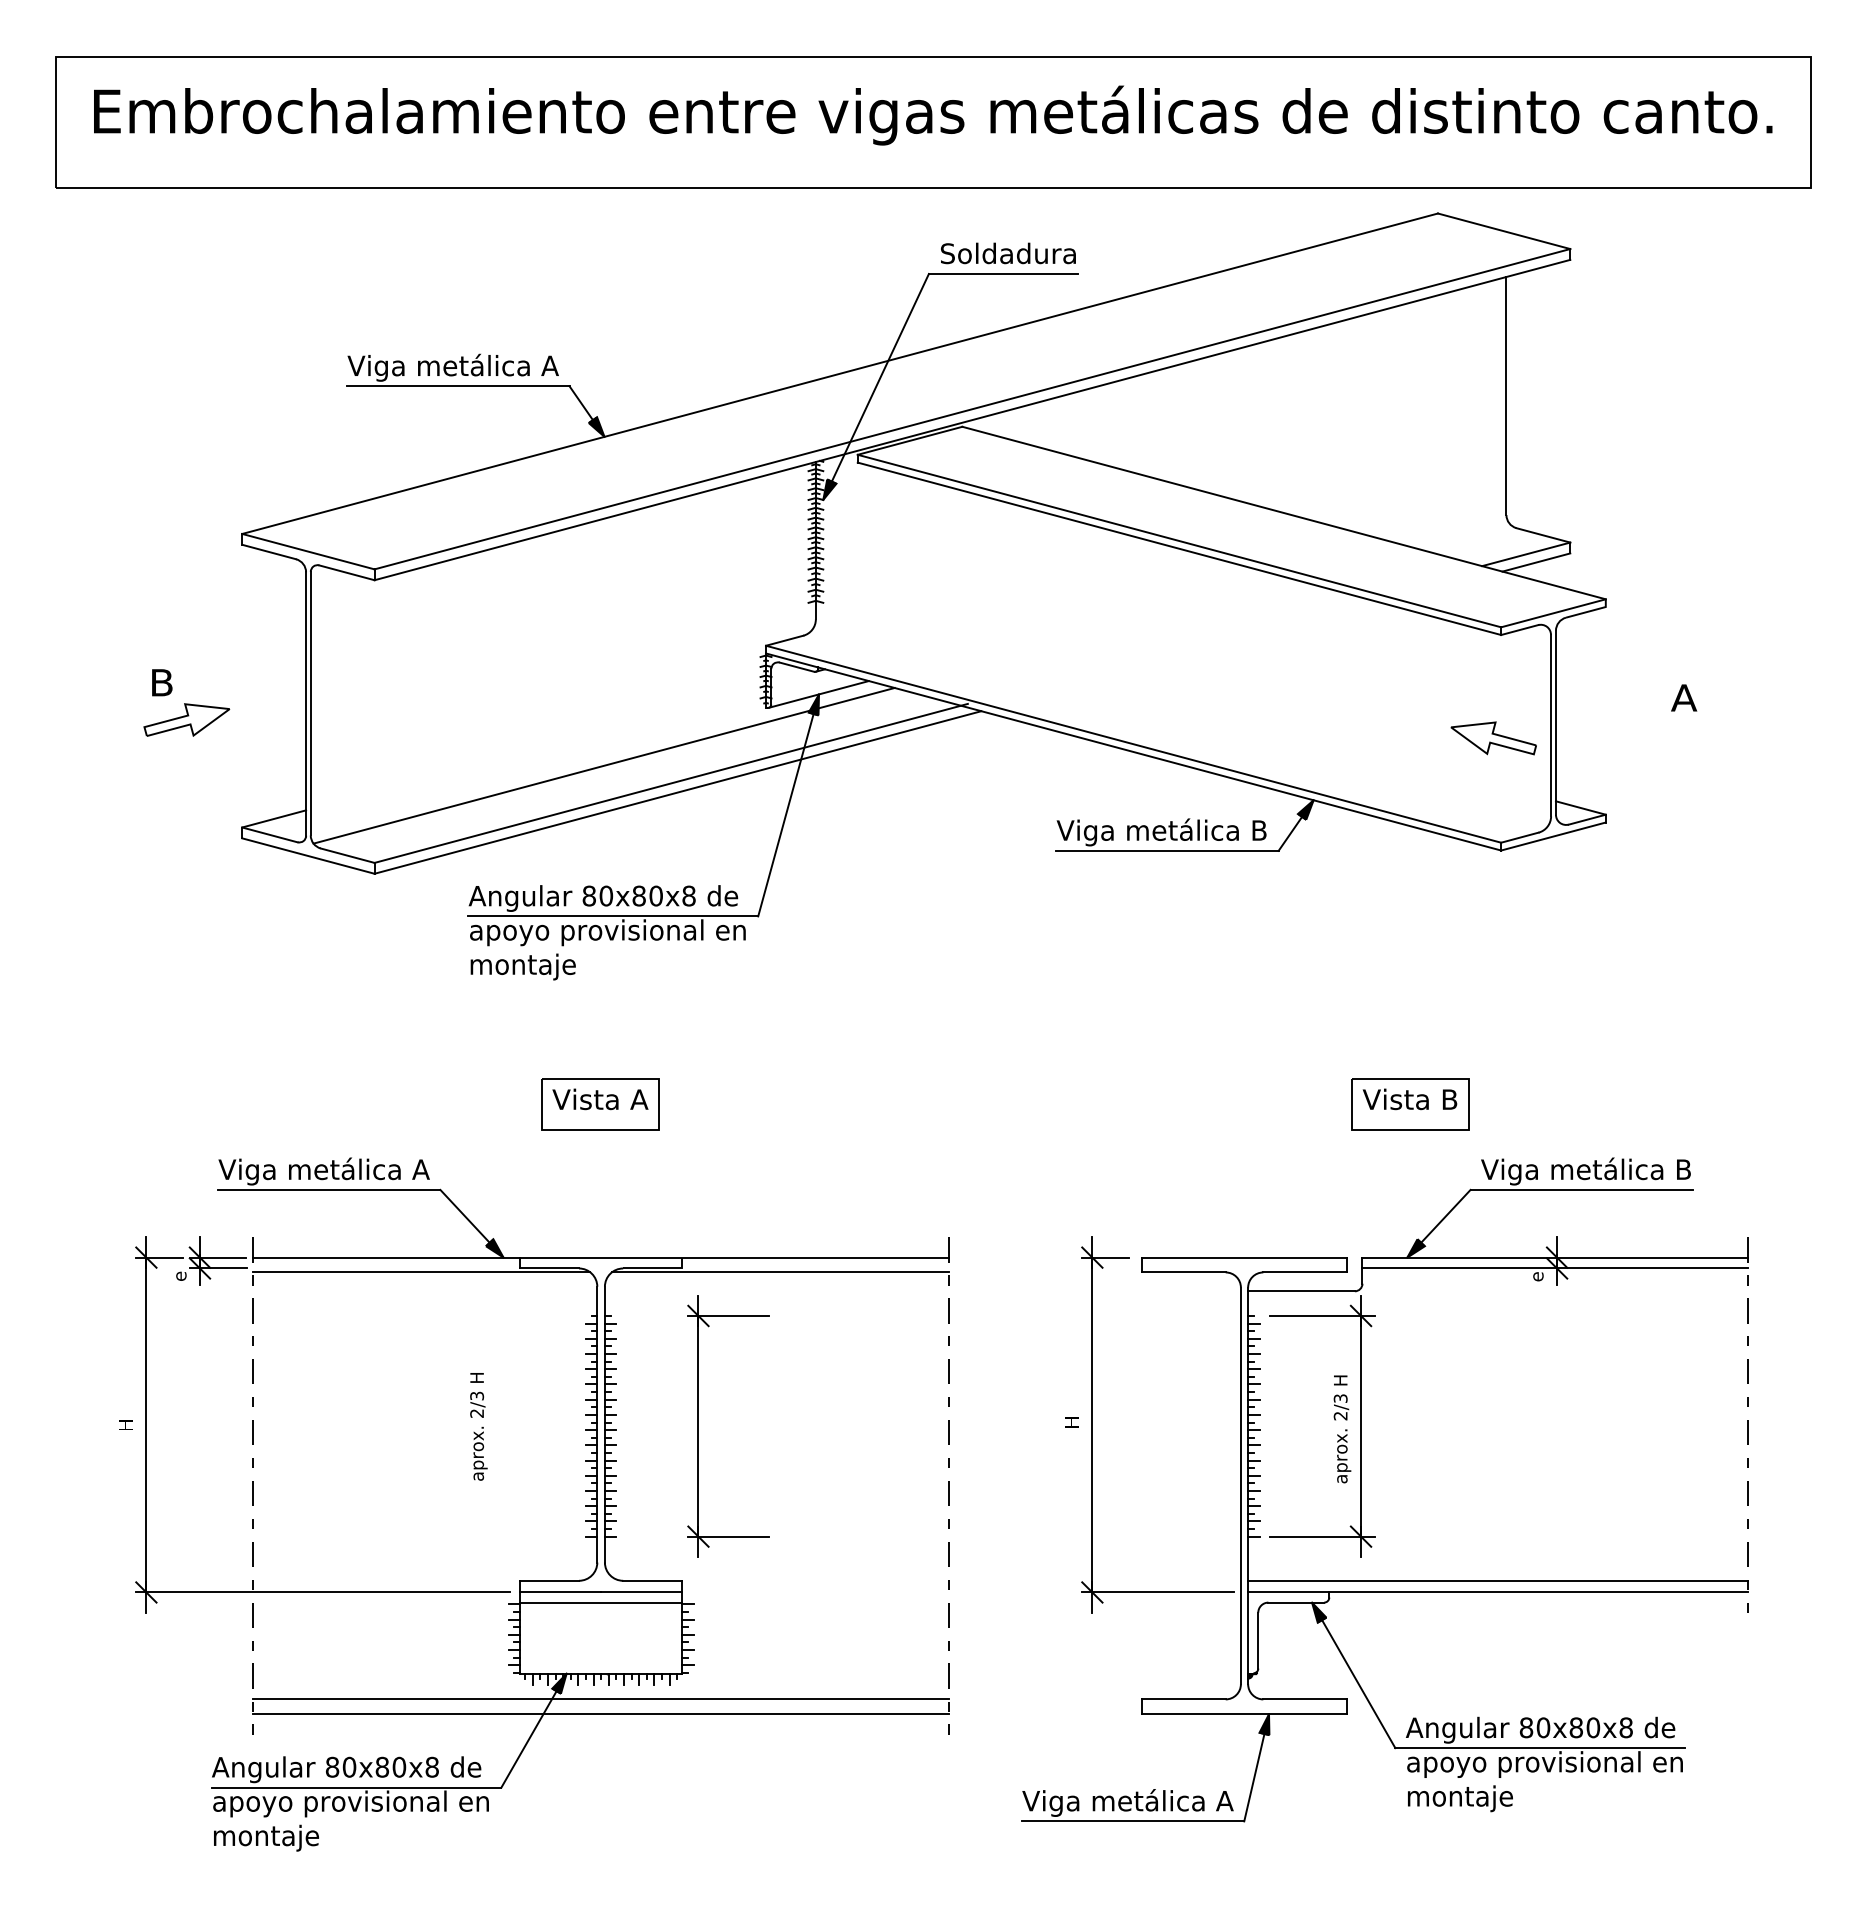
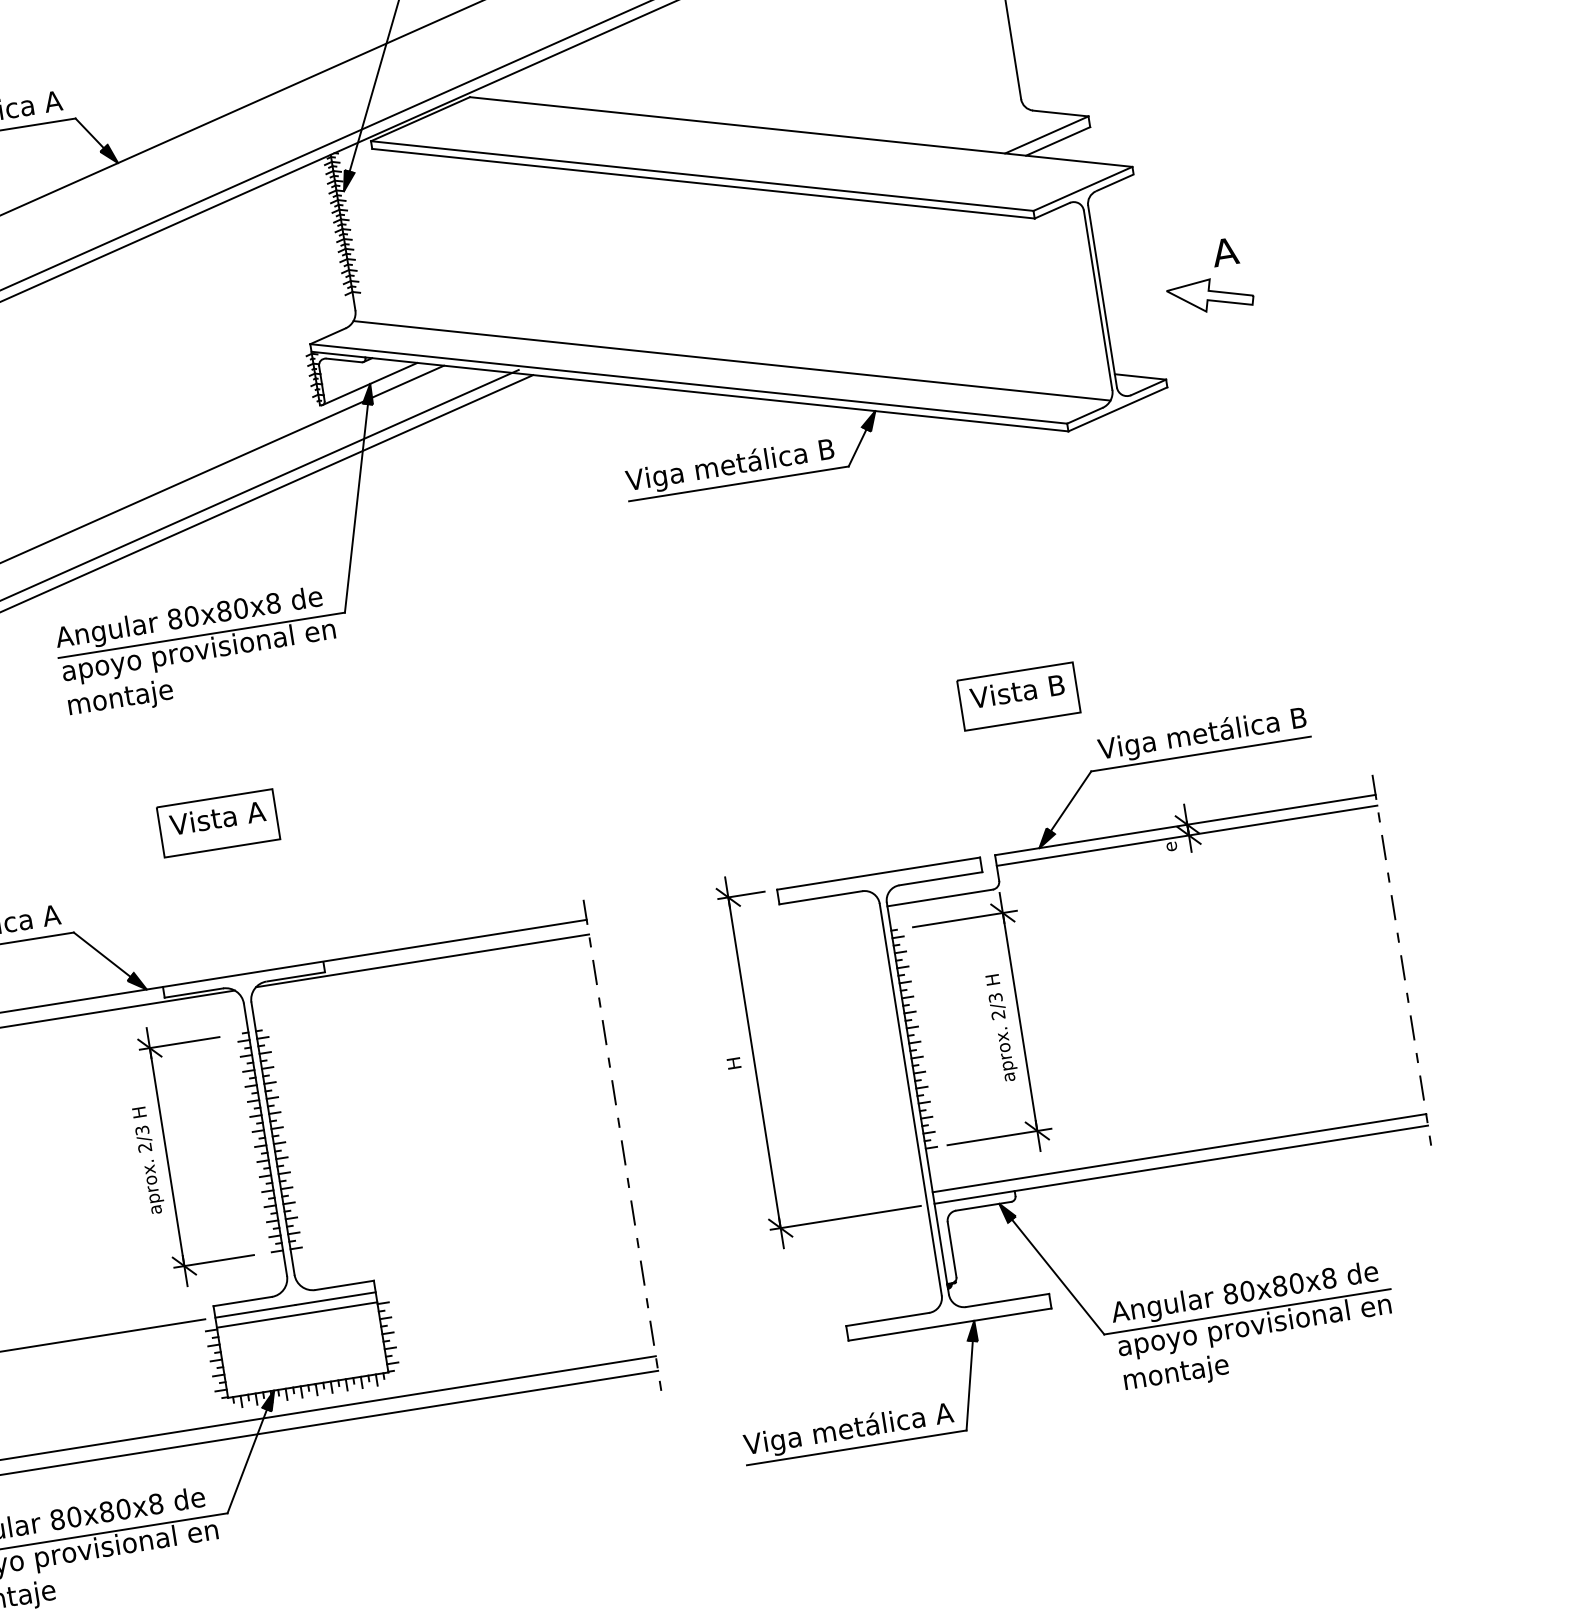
line: (1179, 727) -> (731, 360), added
part: (1493, 738) -> (1210, 295), moved
part: (698, 1426) -> (167, 1157), moved

